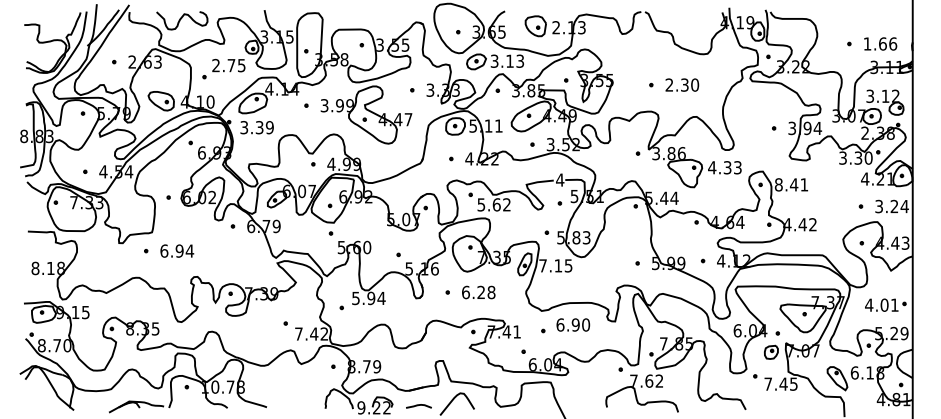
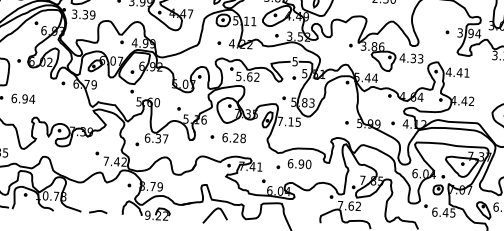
text: (560, 179) -> (295, 61), 4 -> 5
text: (778, 184) -> (448, 71), 8.41 -> 4.41
text: (368, 298) -> (156, 138), 5.94 -> 6.37
text: (768, 383) -> (435, 211), 7.45 -> 6.45
curve: (418, 406) -> (97, 212), moved

